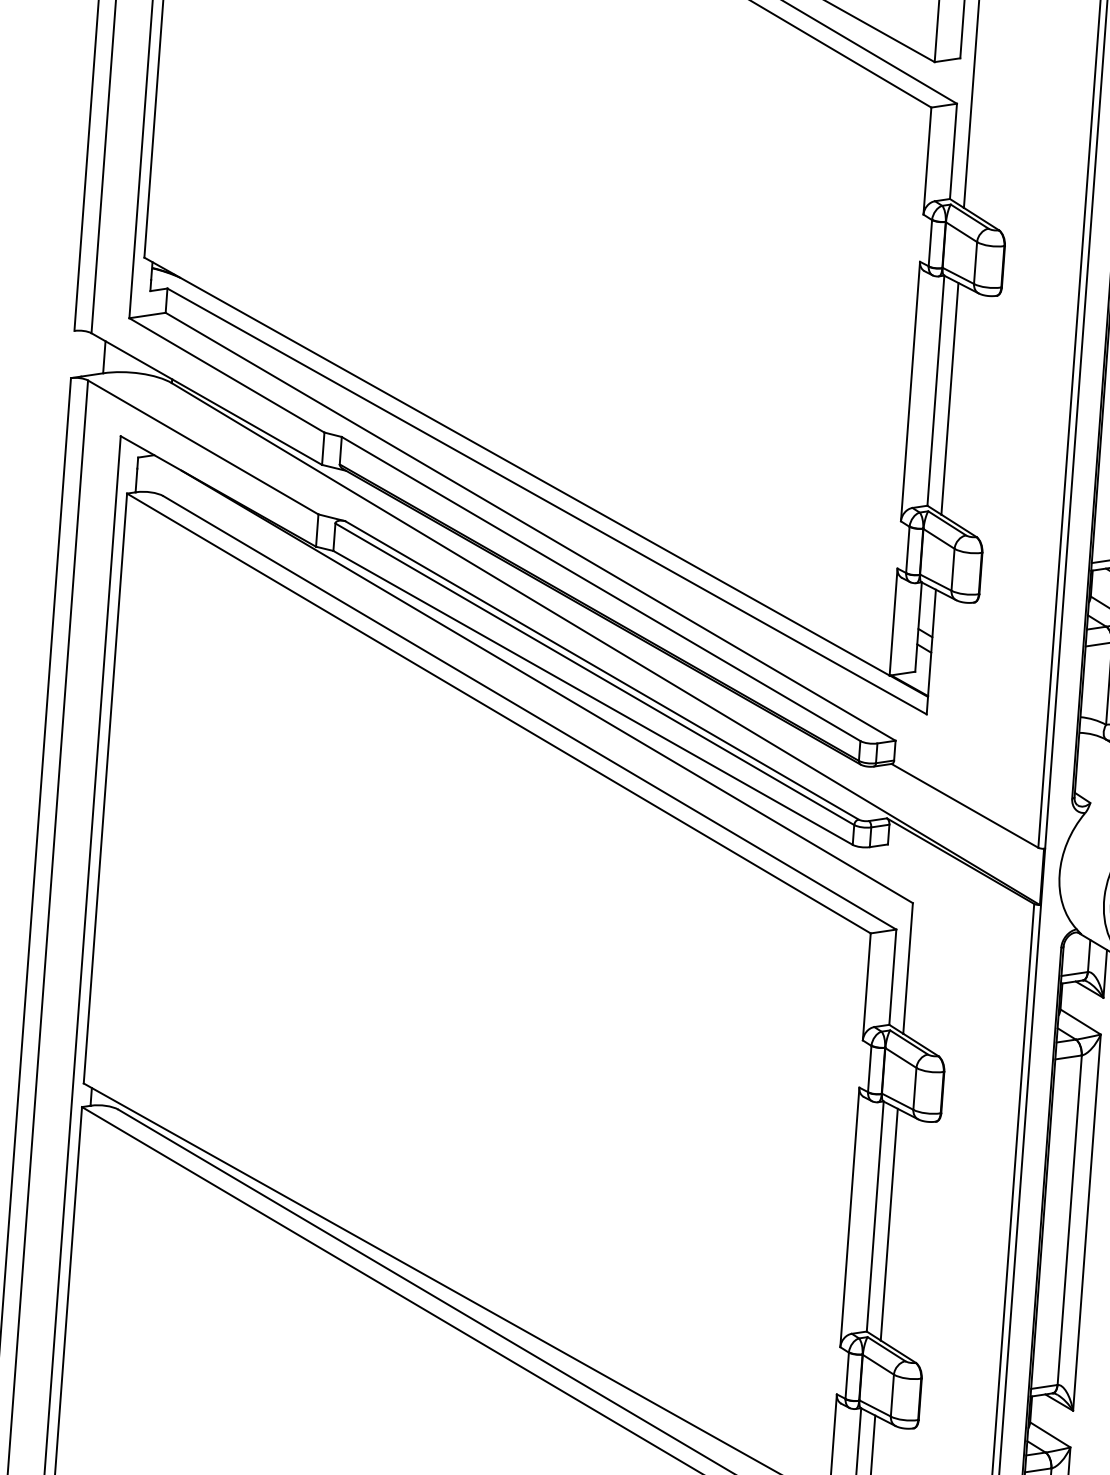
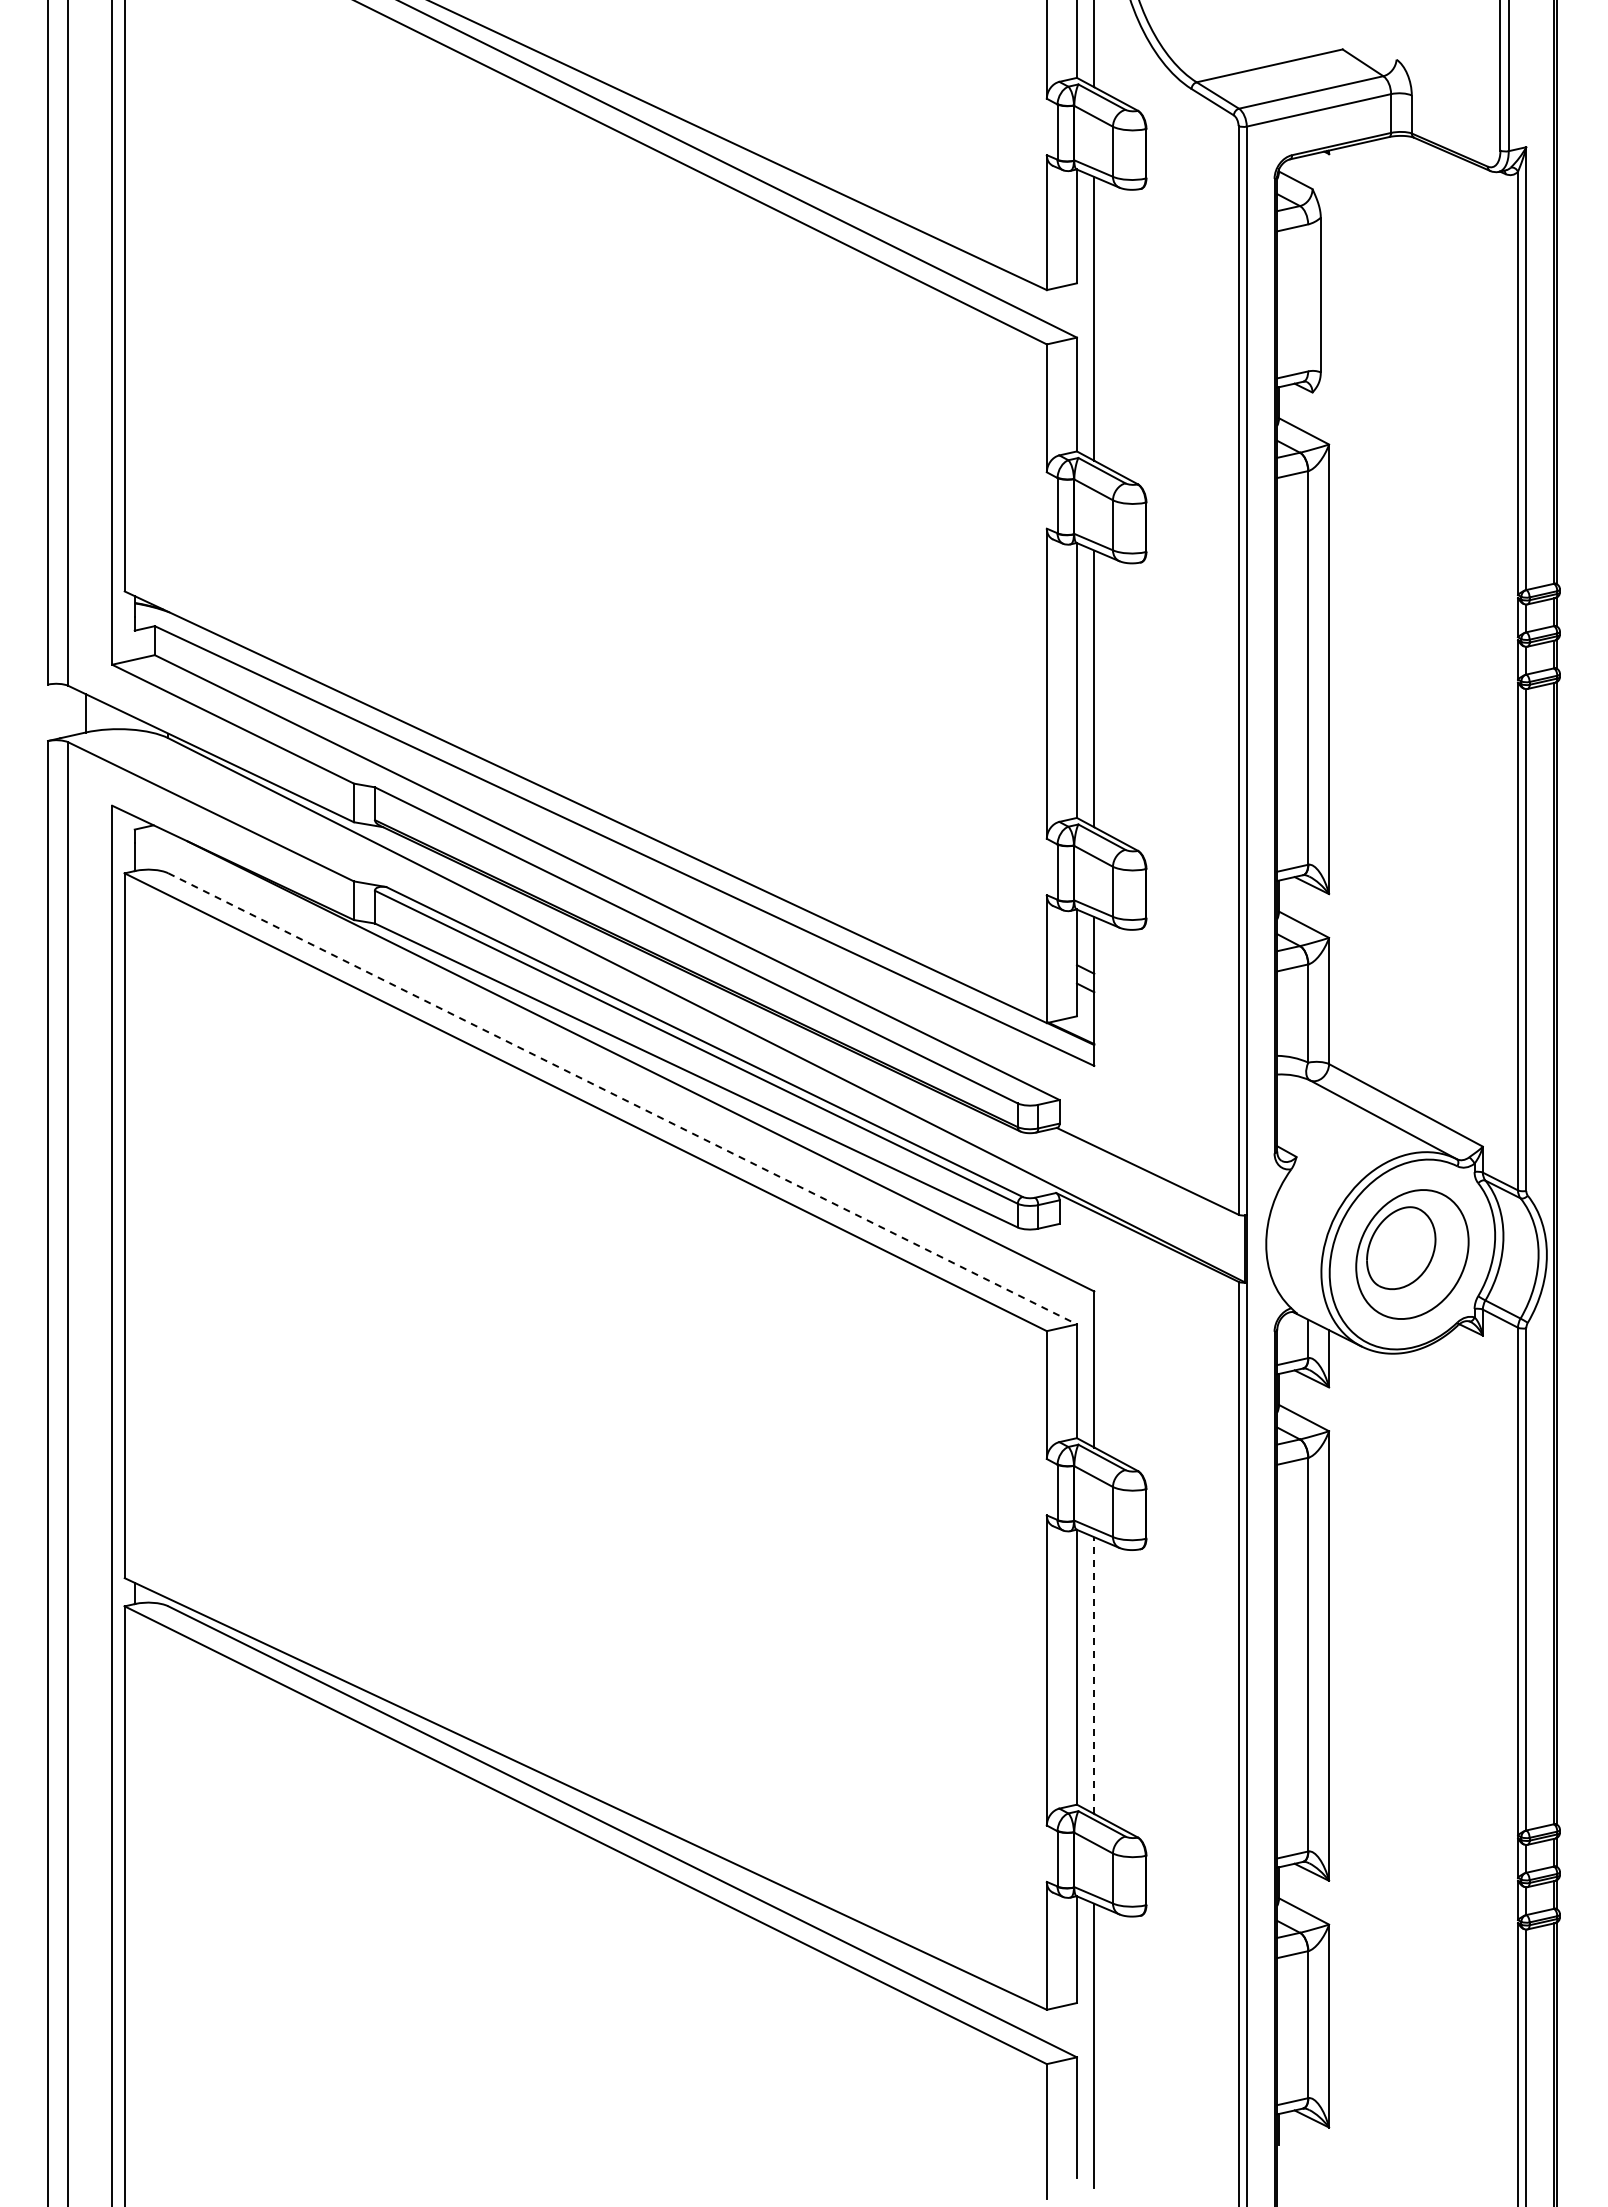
line: (530, 713) -> (623, 1099), solid -> dashed
line: (889, 1224) -> (1094, 1675), solid -> dashed

